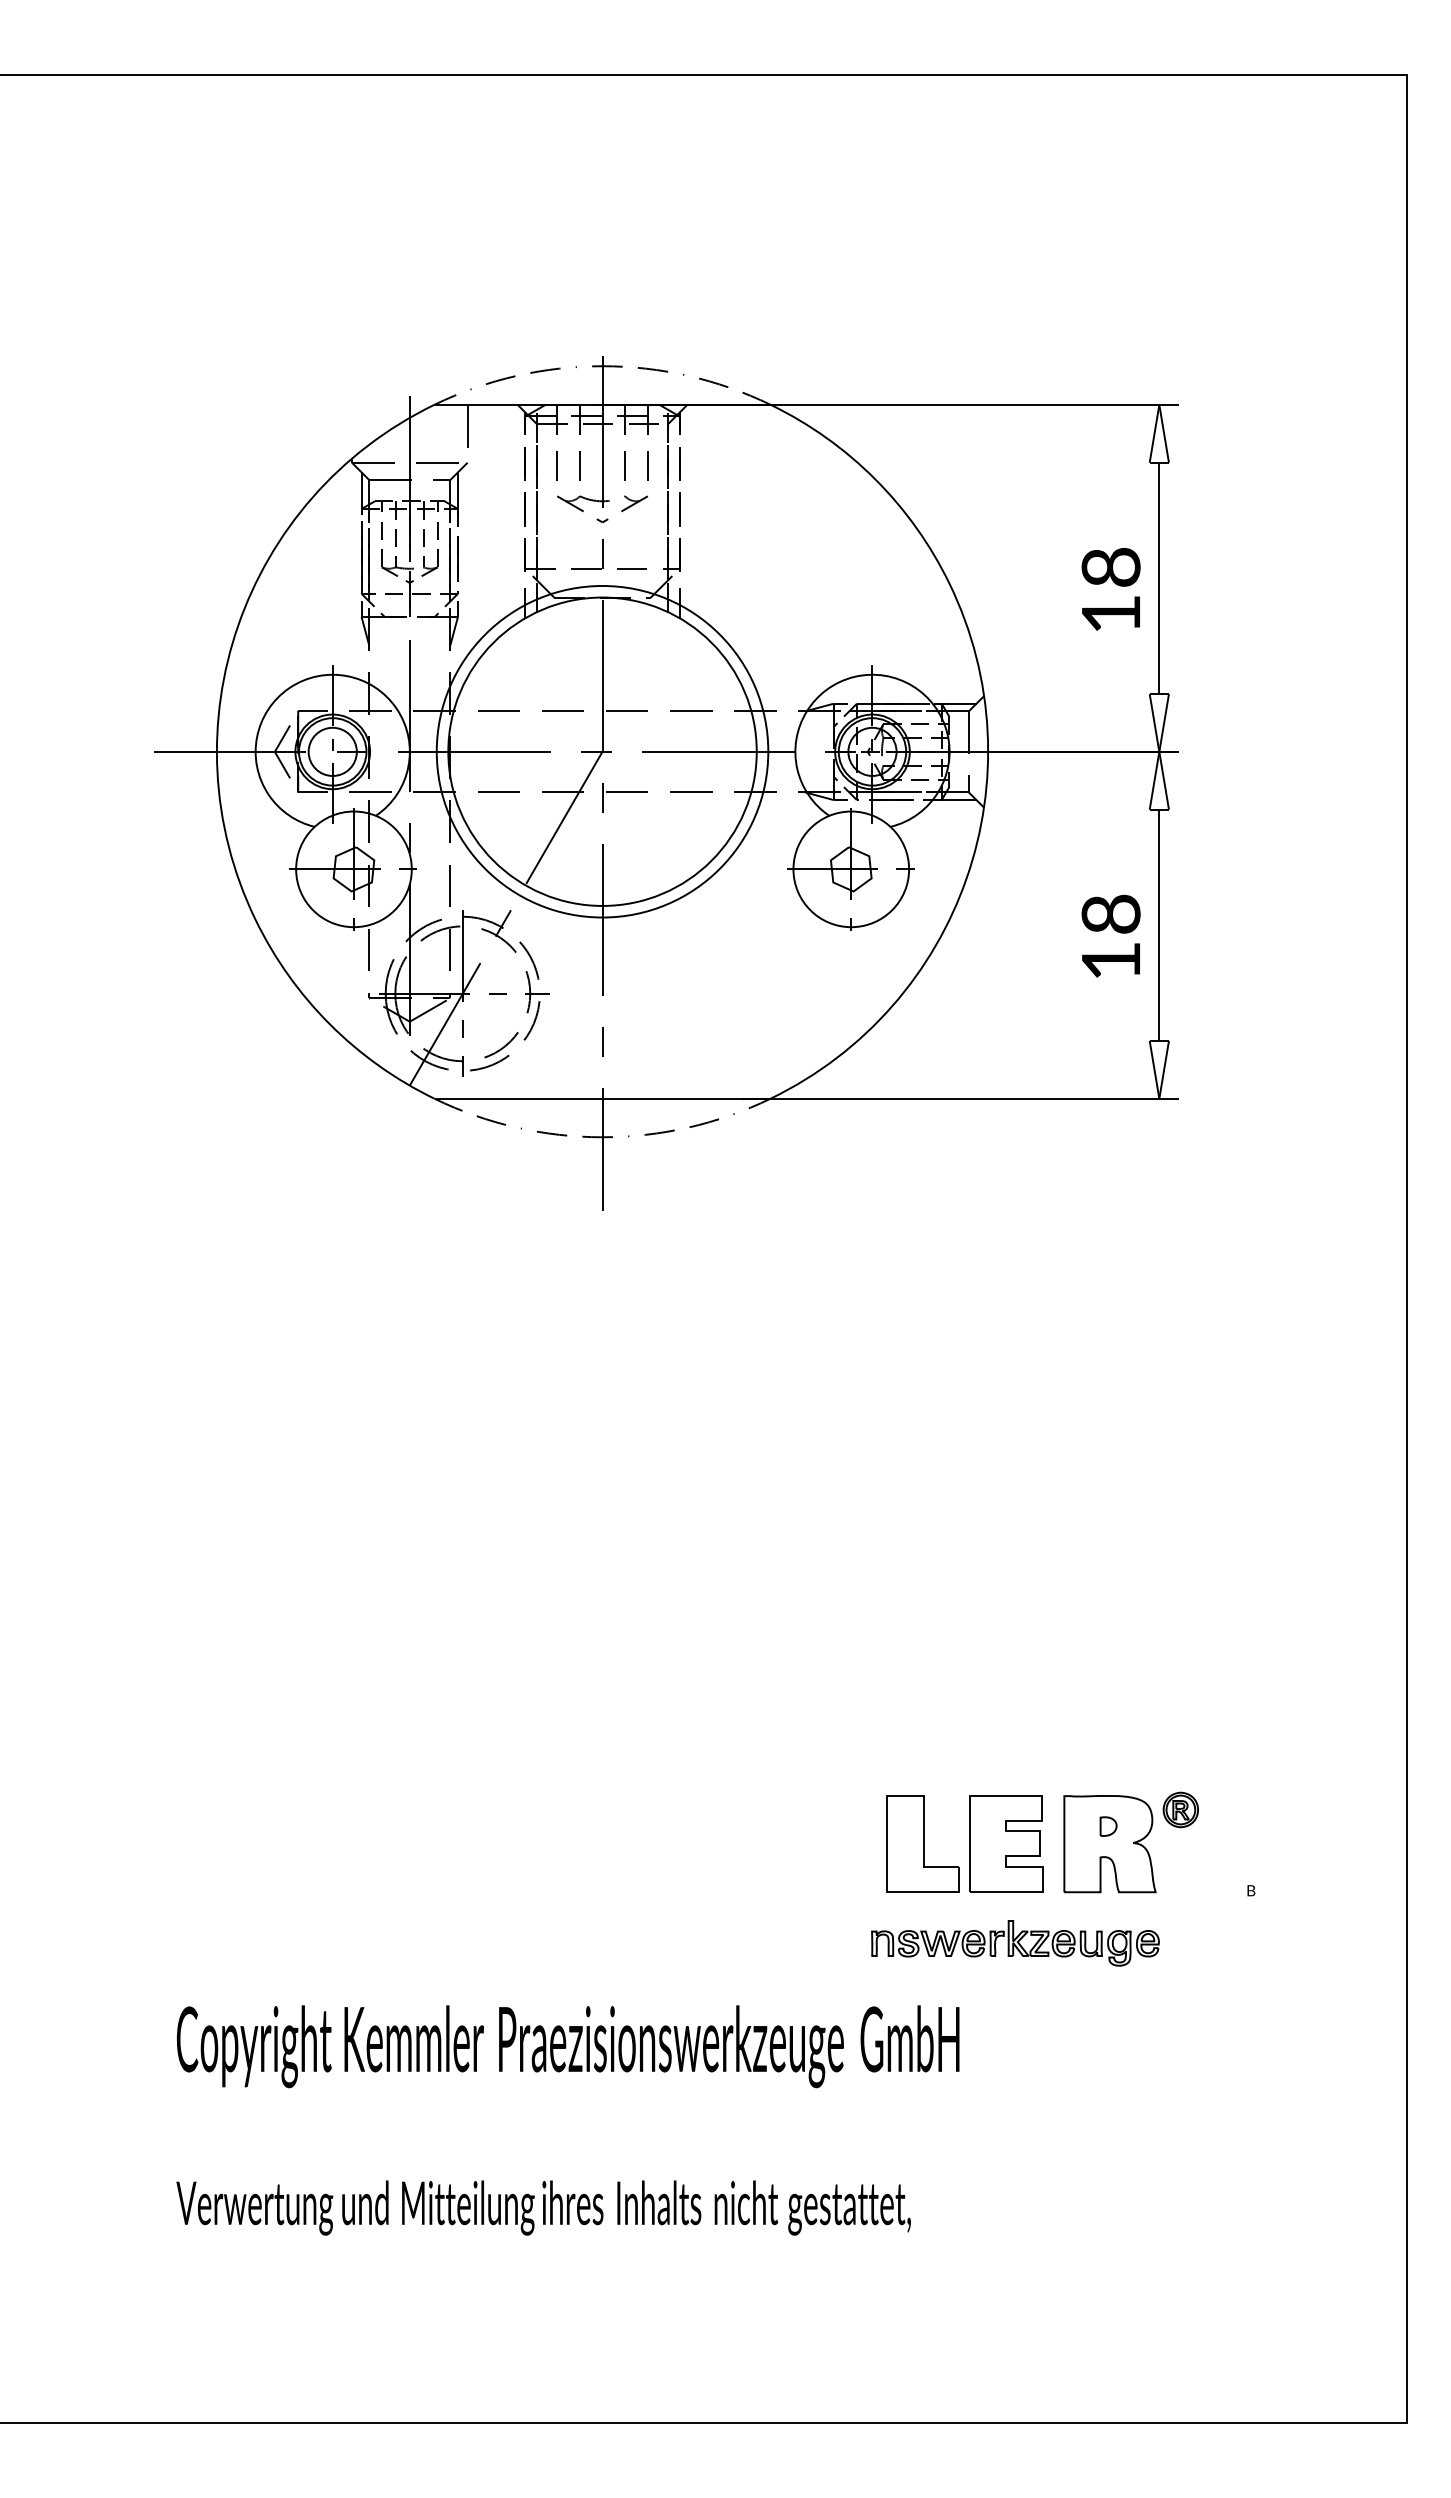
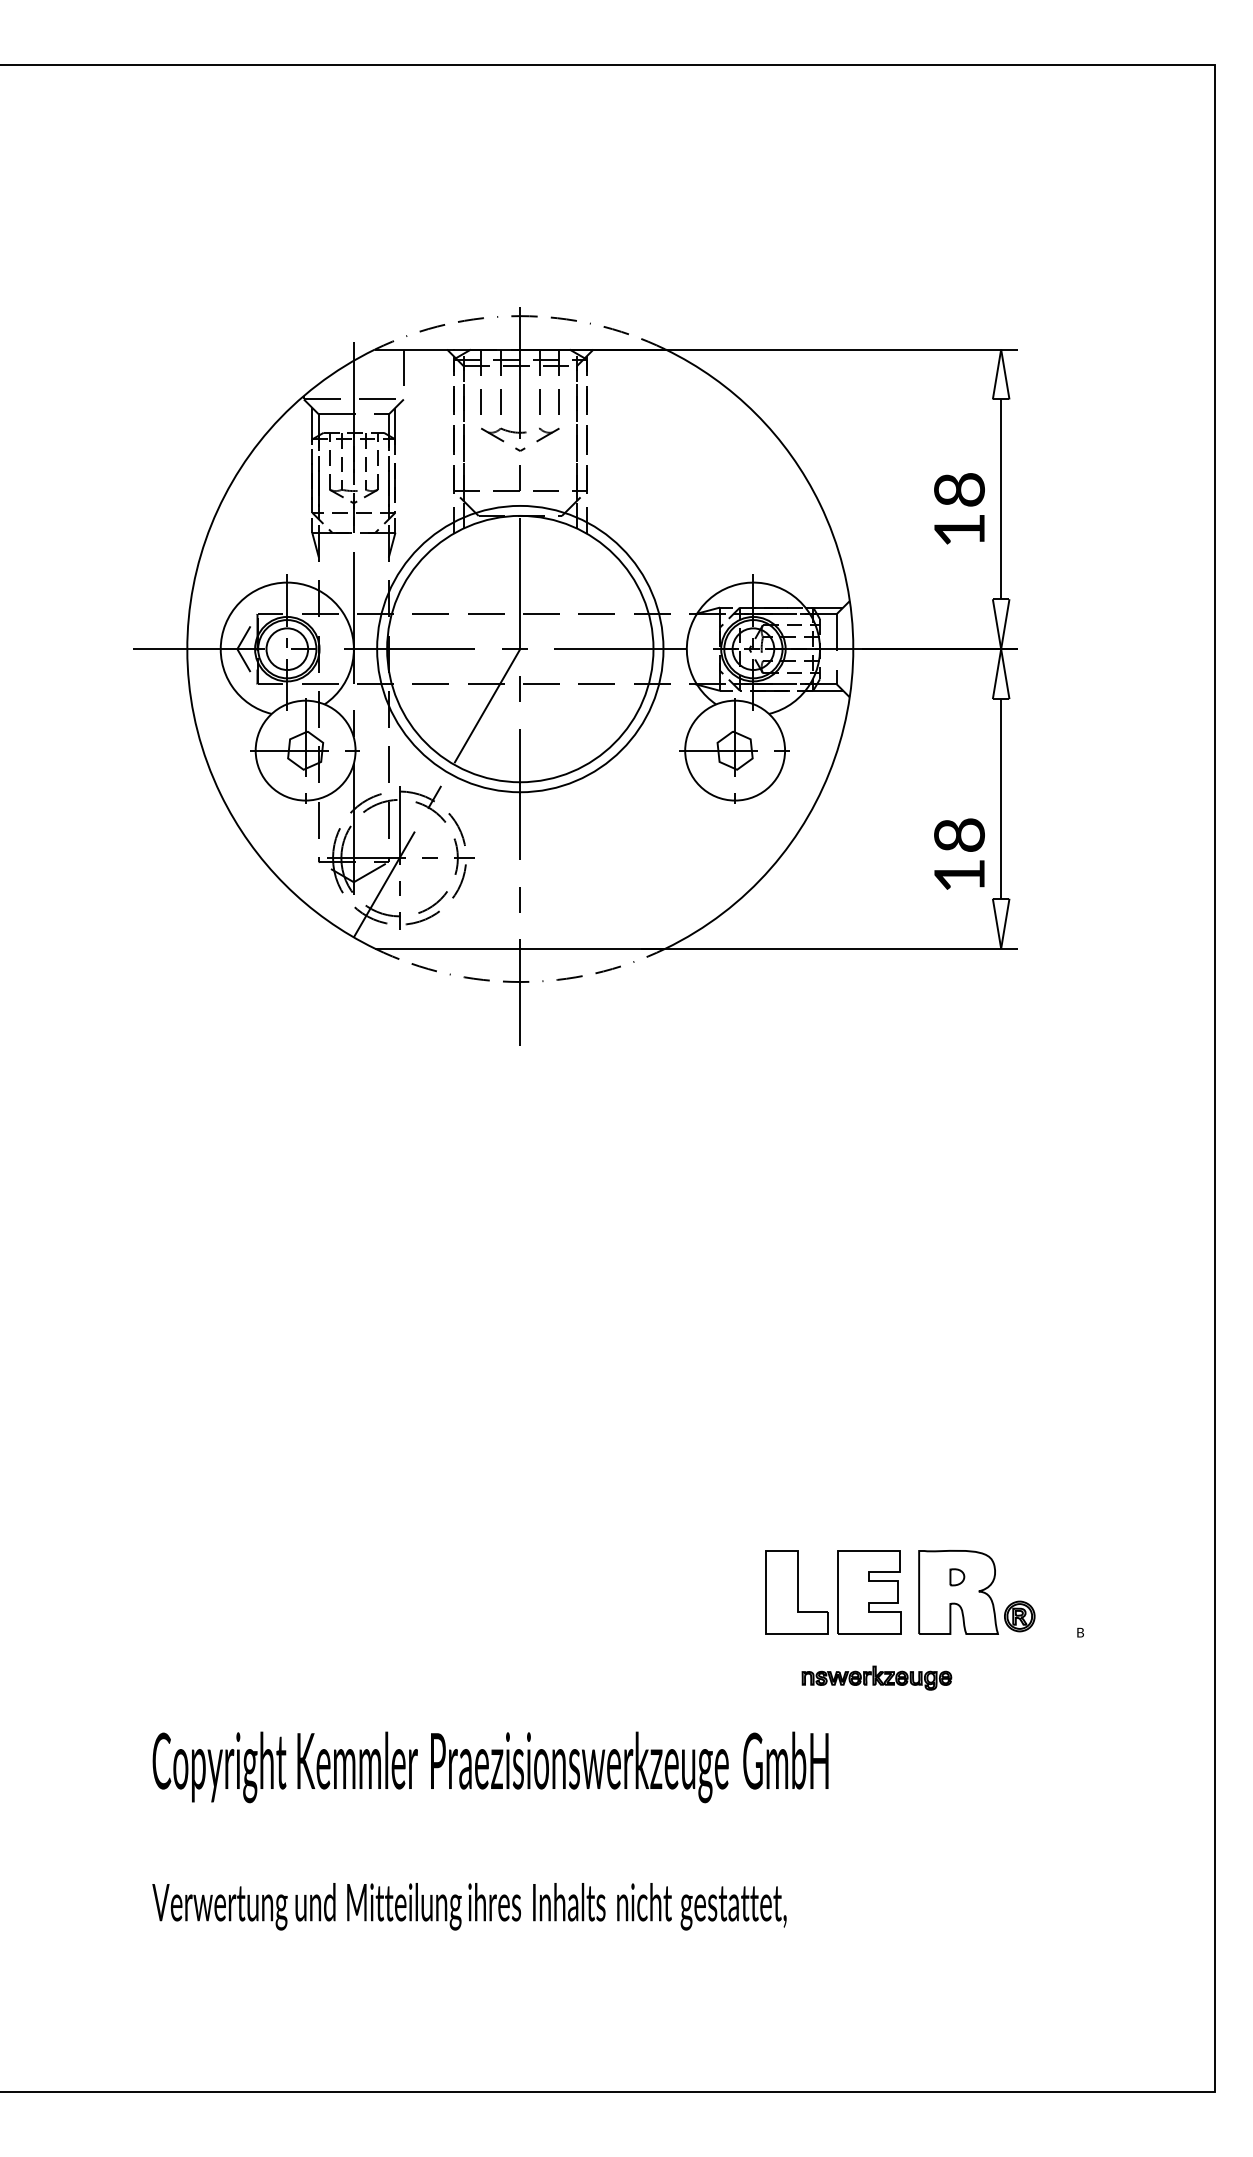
text: (1110, 935) -> (958, 853), moved
part: (1180, 1809) -> (1019, 1616), moved
part: (1015, 1943) -> (876, 1678), size x0.6

